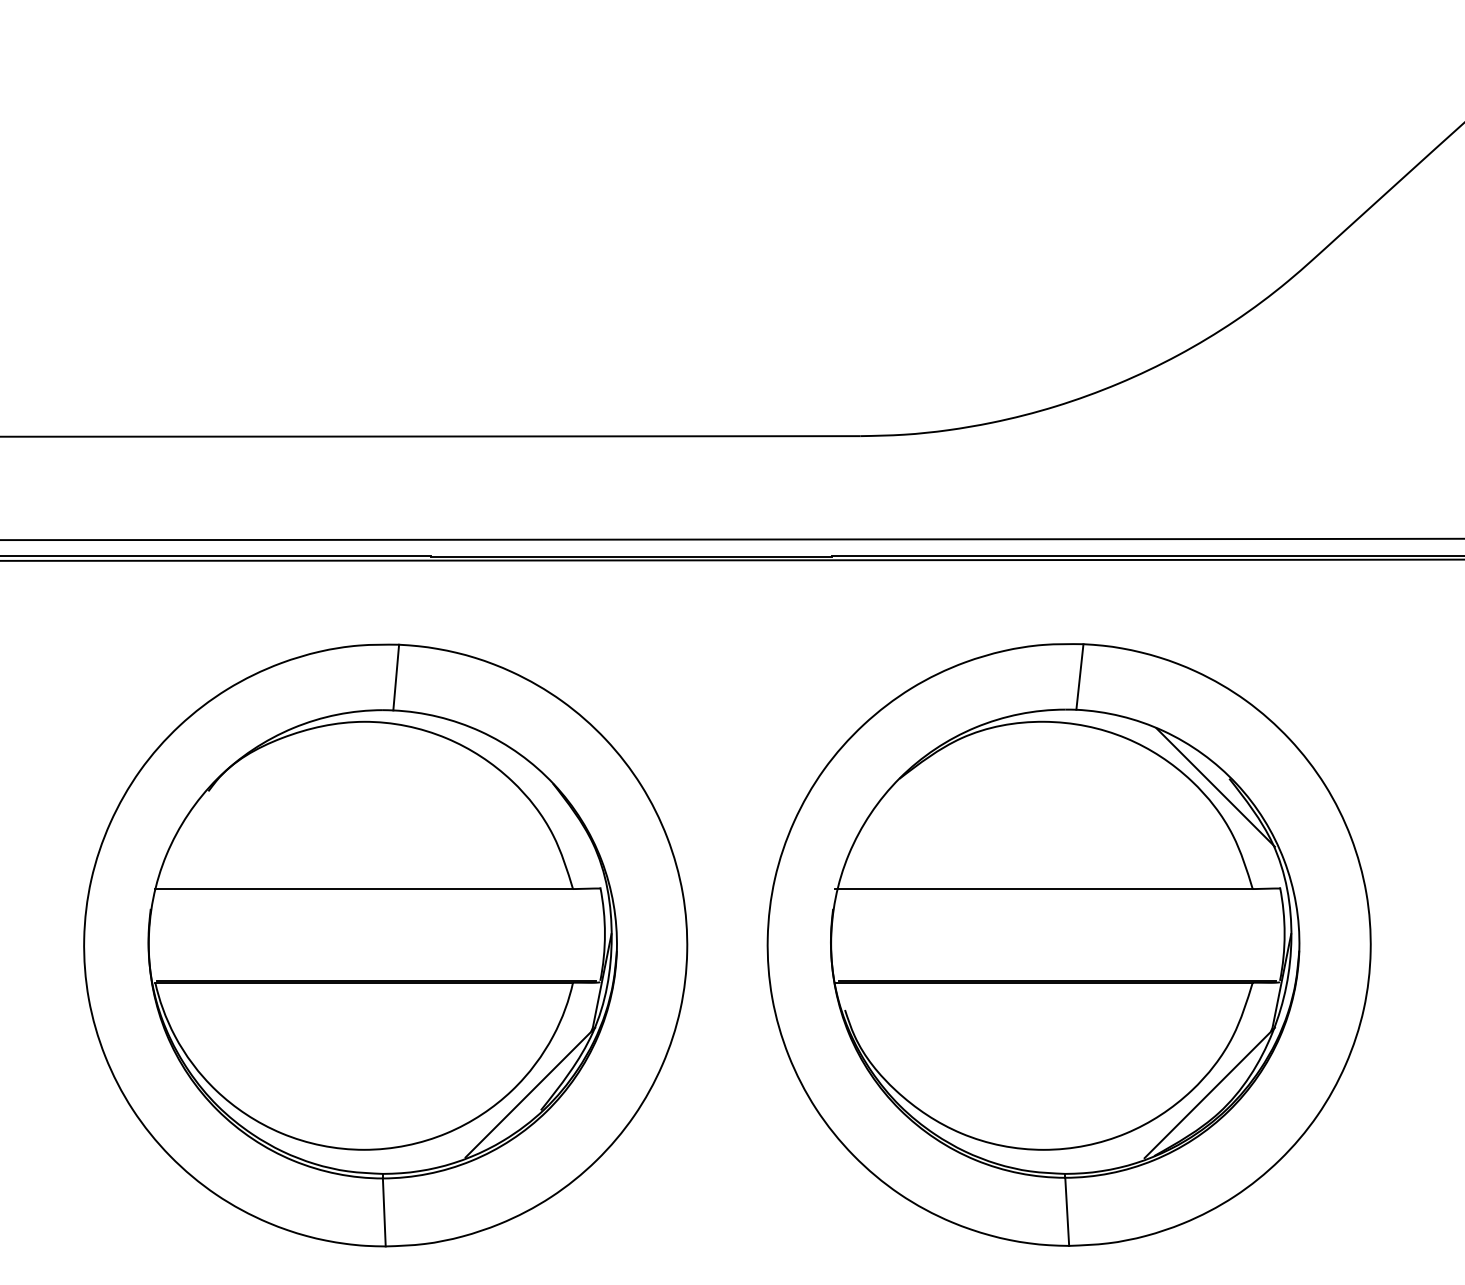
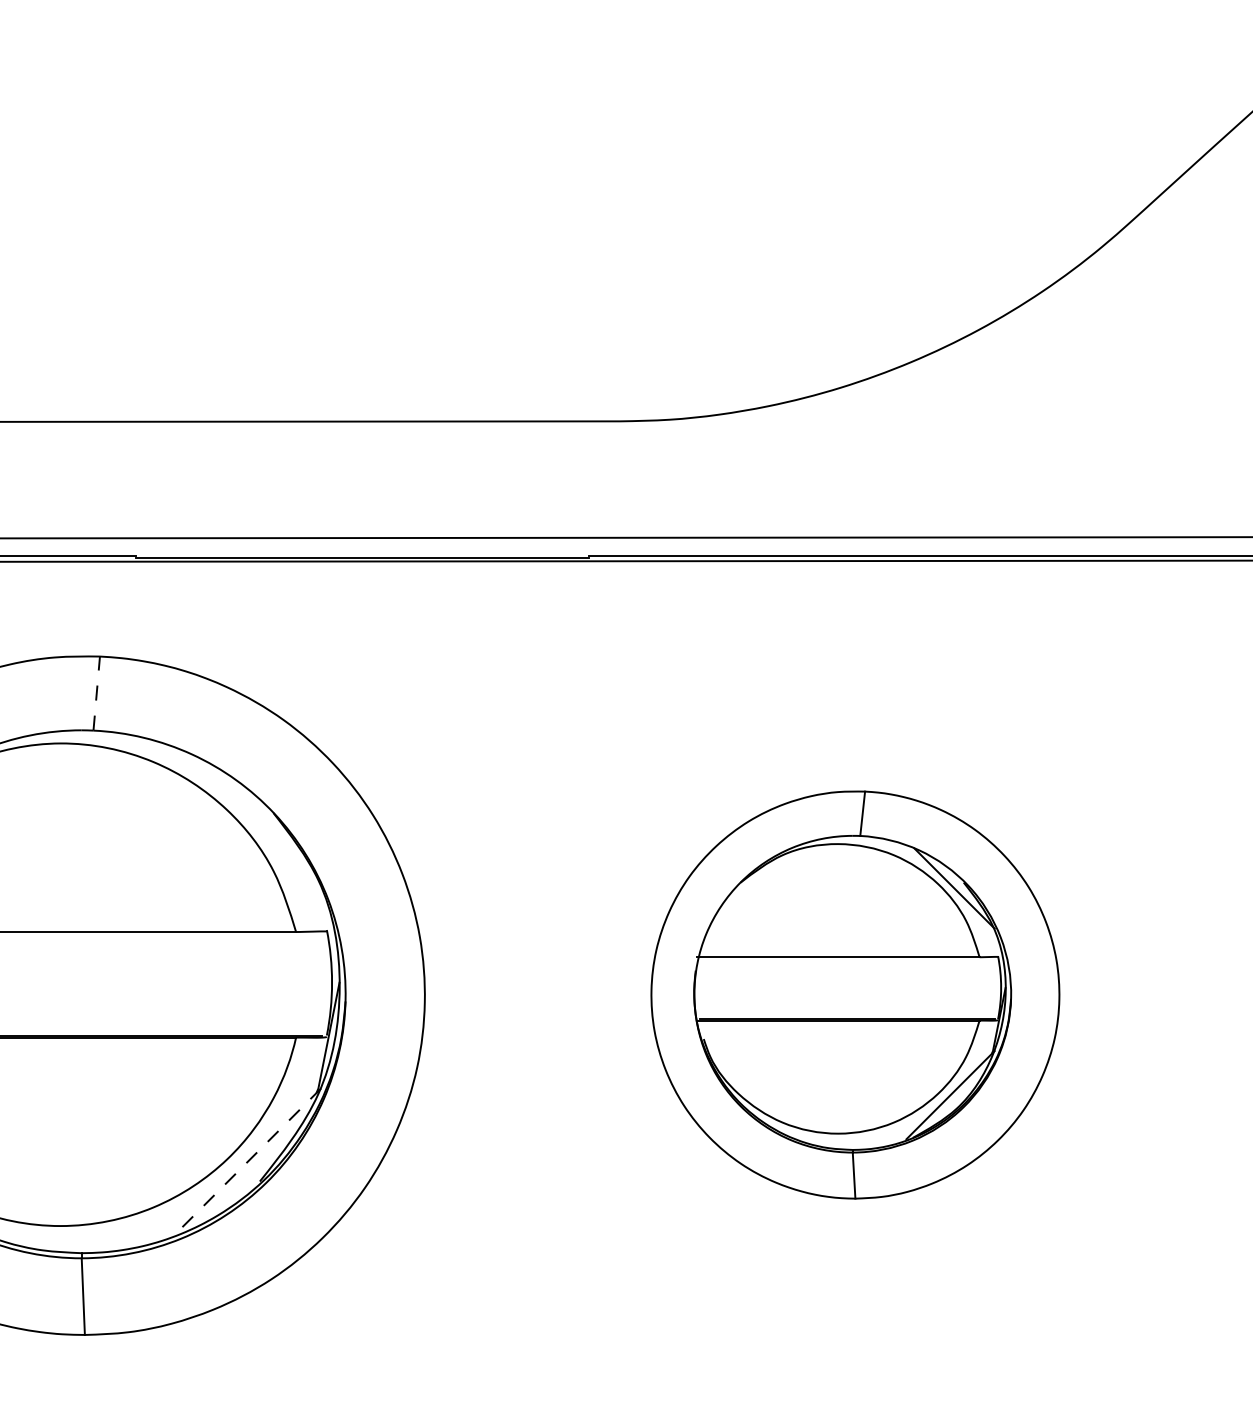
line: (396, 677) -> (97, 693), solid -> dashed
part: (1068, 944) -> (854, 994), size x0.6
line: (530, 1092) -> (248, 1161), solid -> dashed

